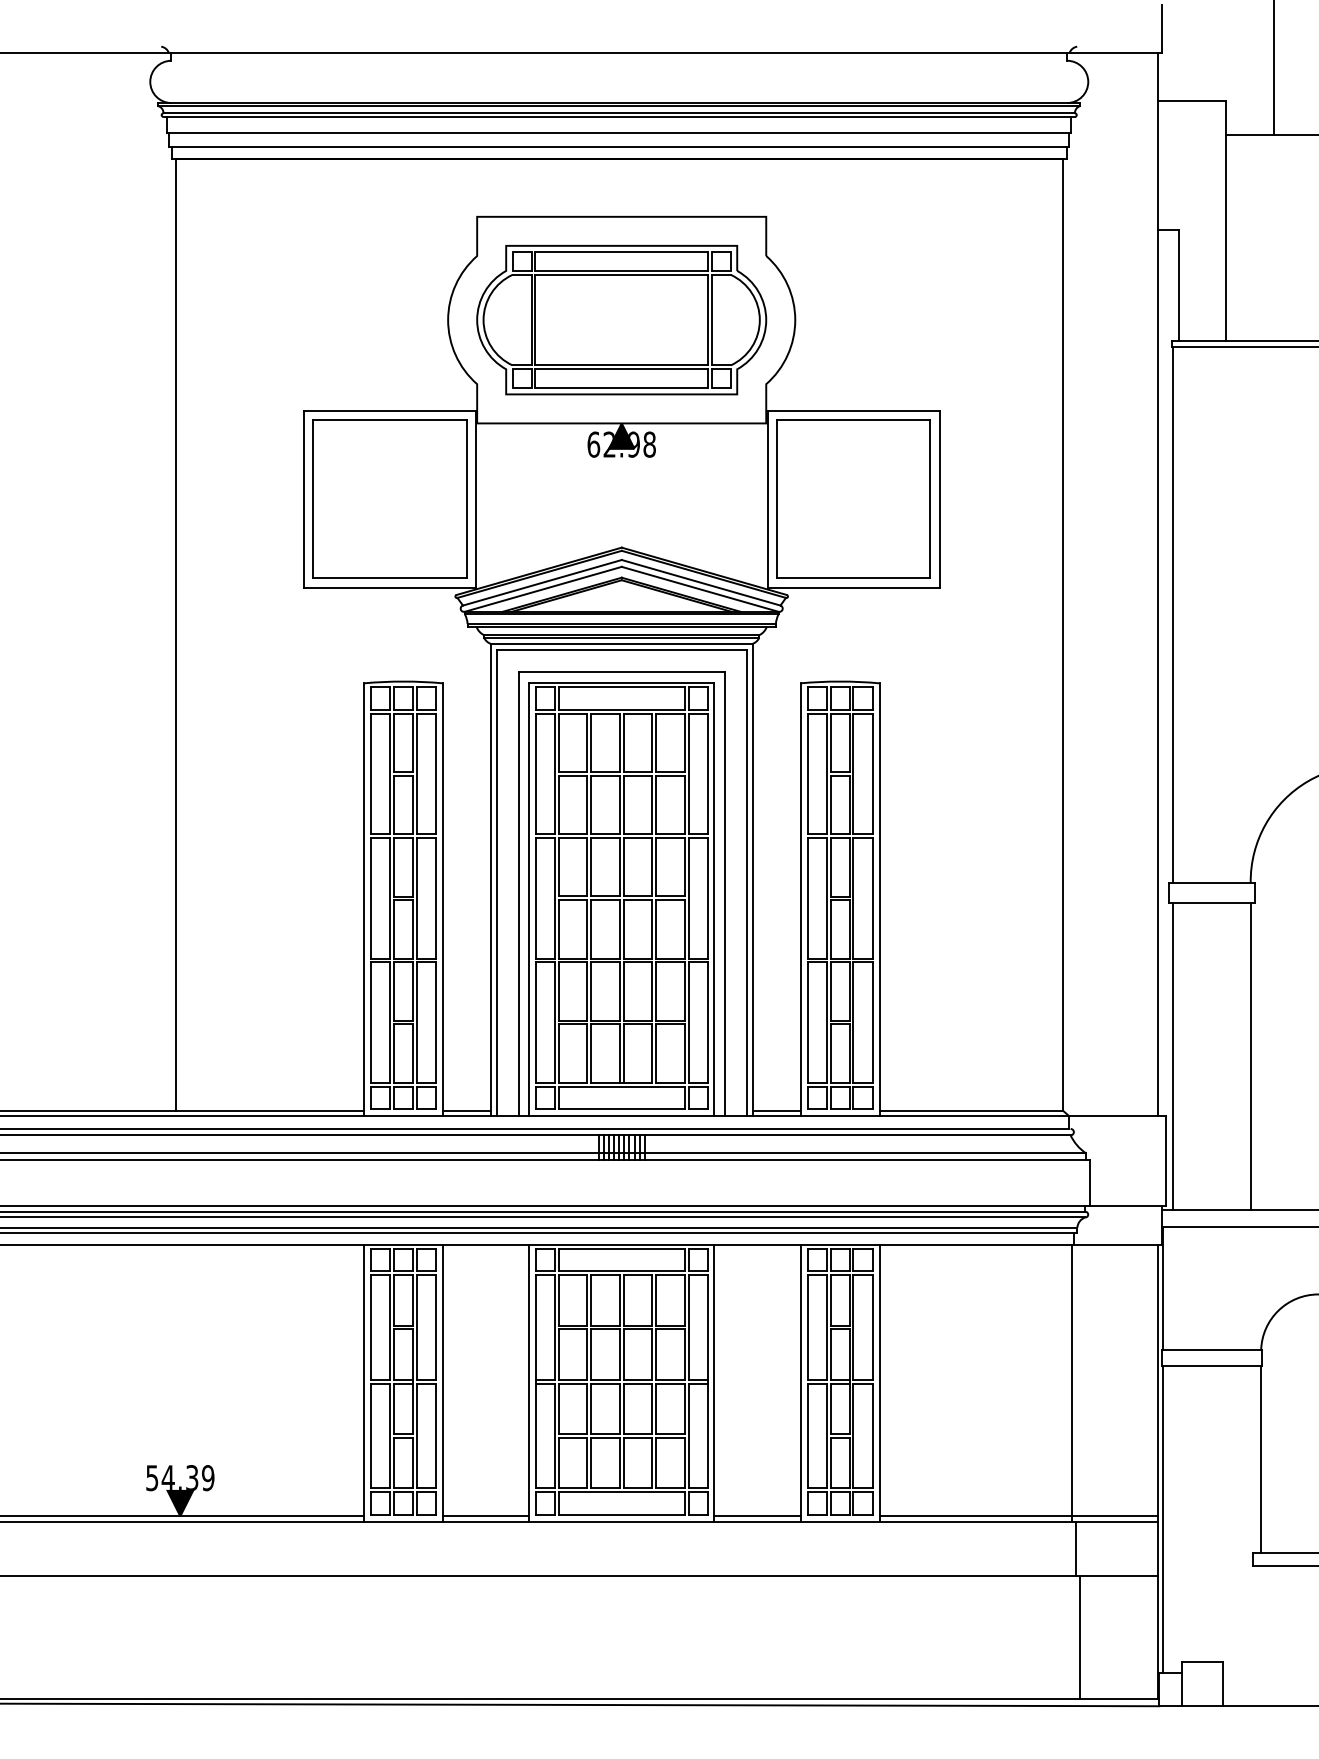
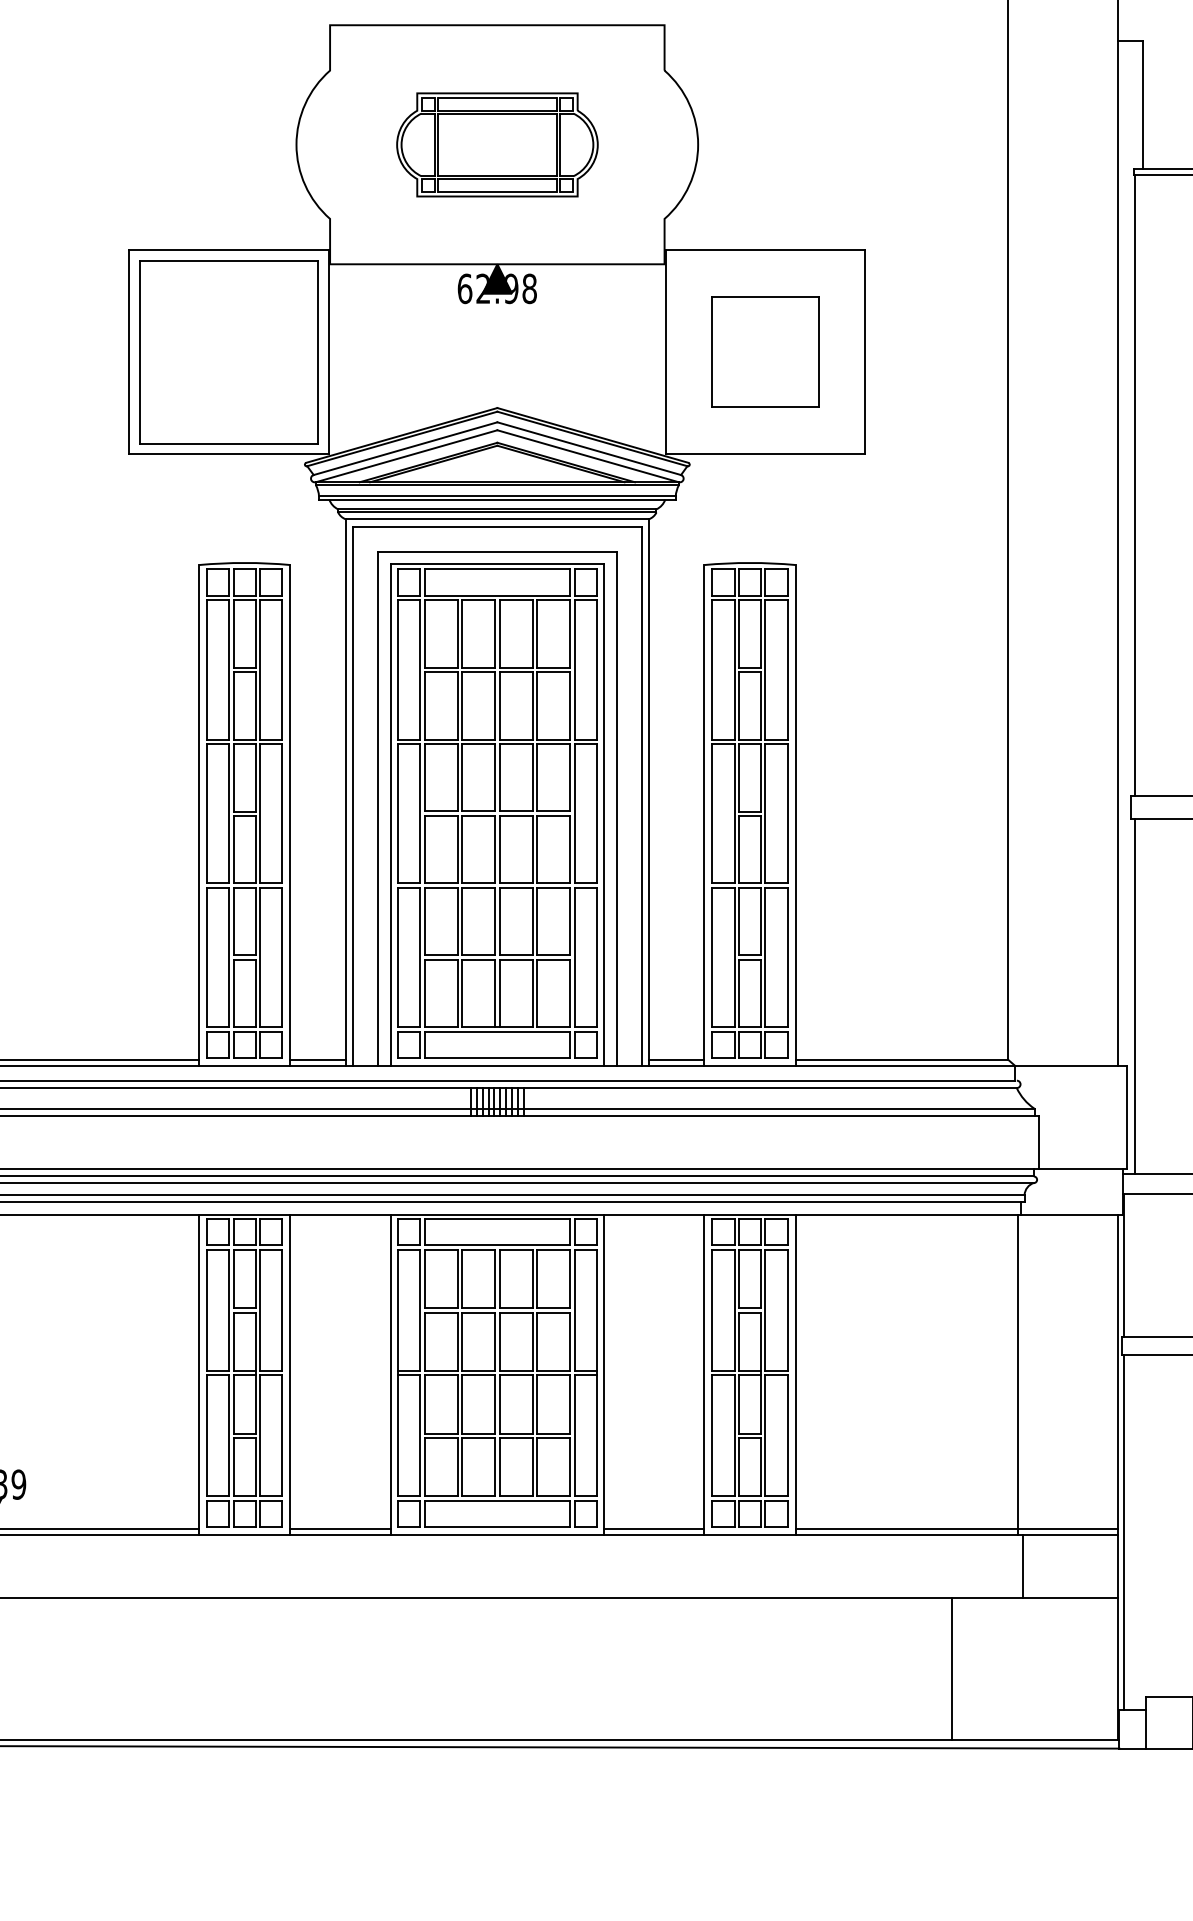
part: (621, 320) -> (497, 145), size x0.6
part: (853, 498) -> (765, 351), size x0.6
line: (1079, 1637) -> (951, 1669), moved

